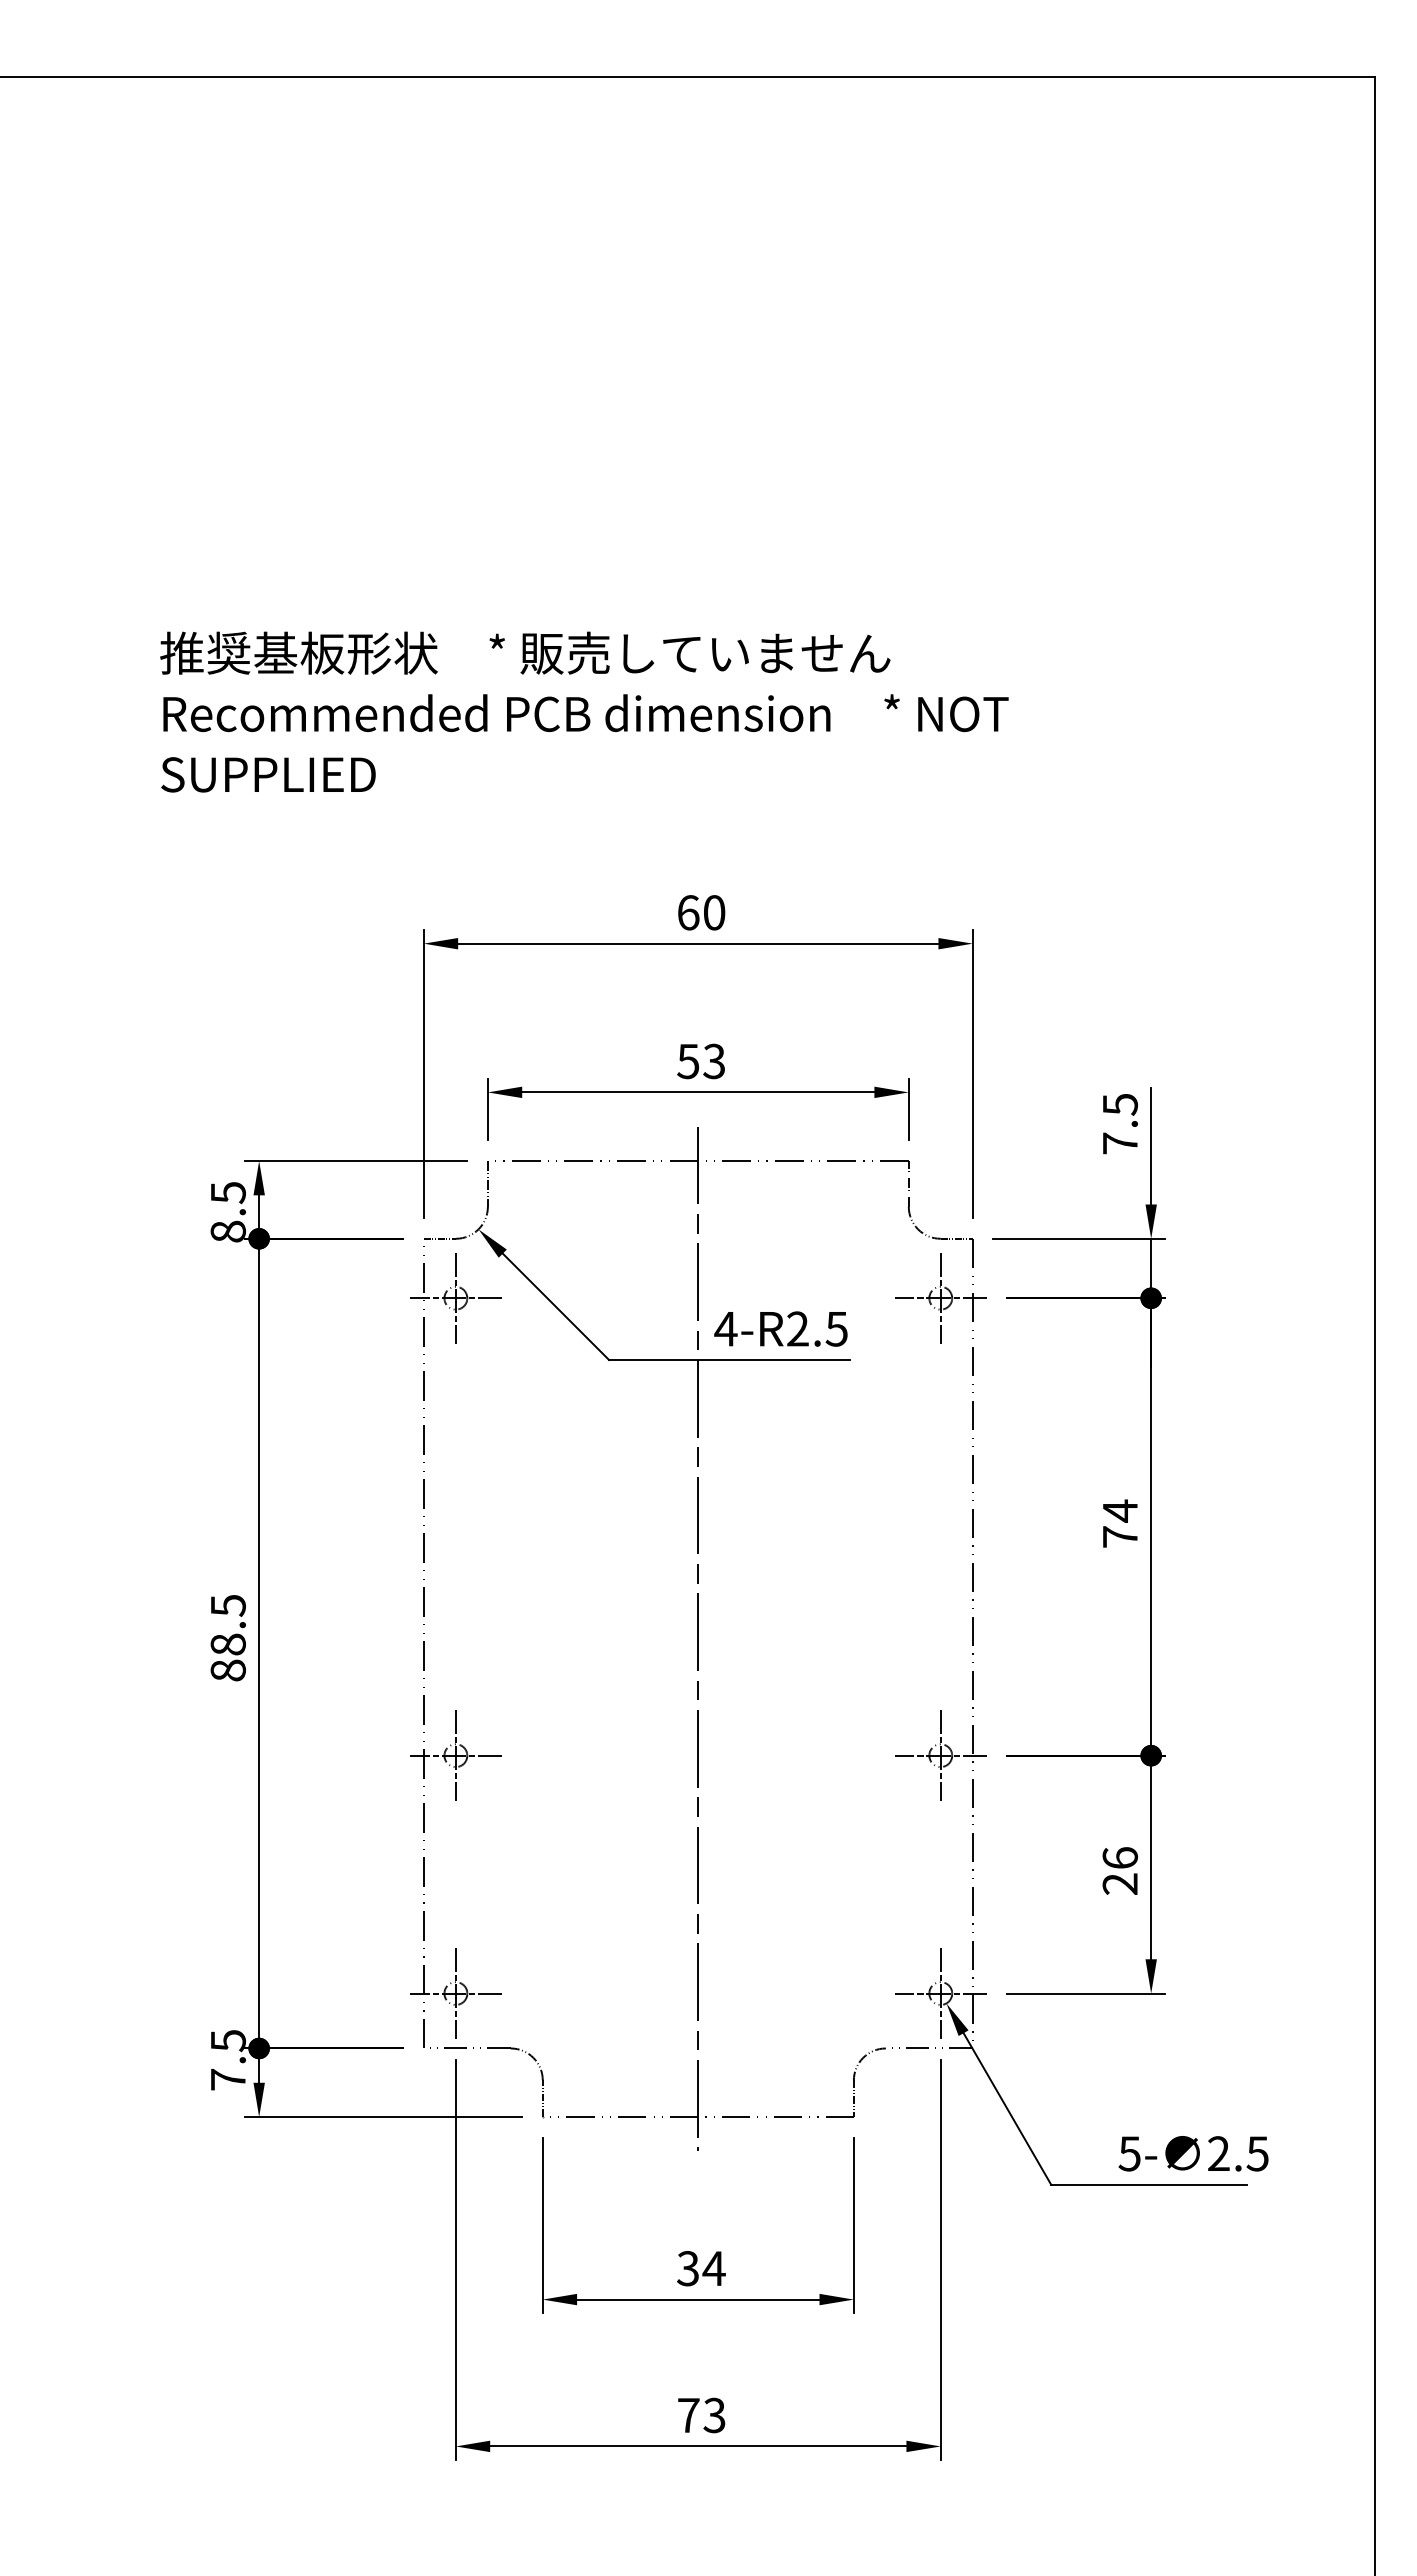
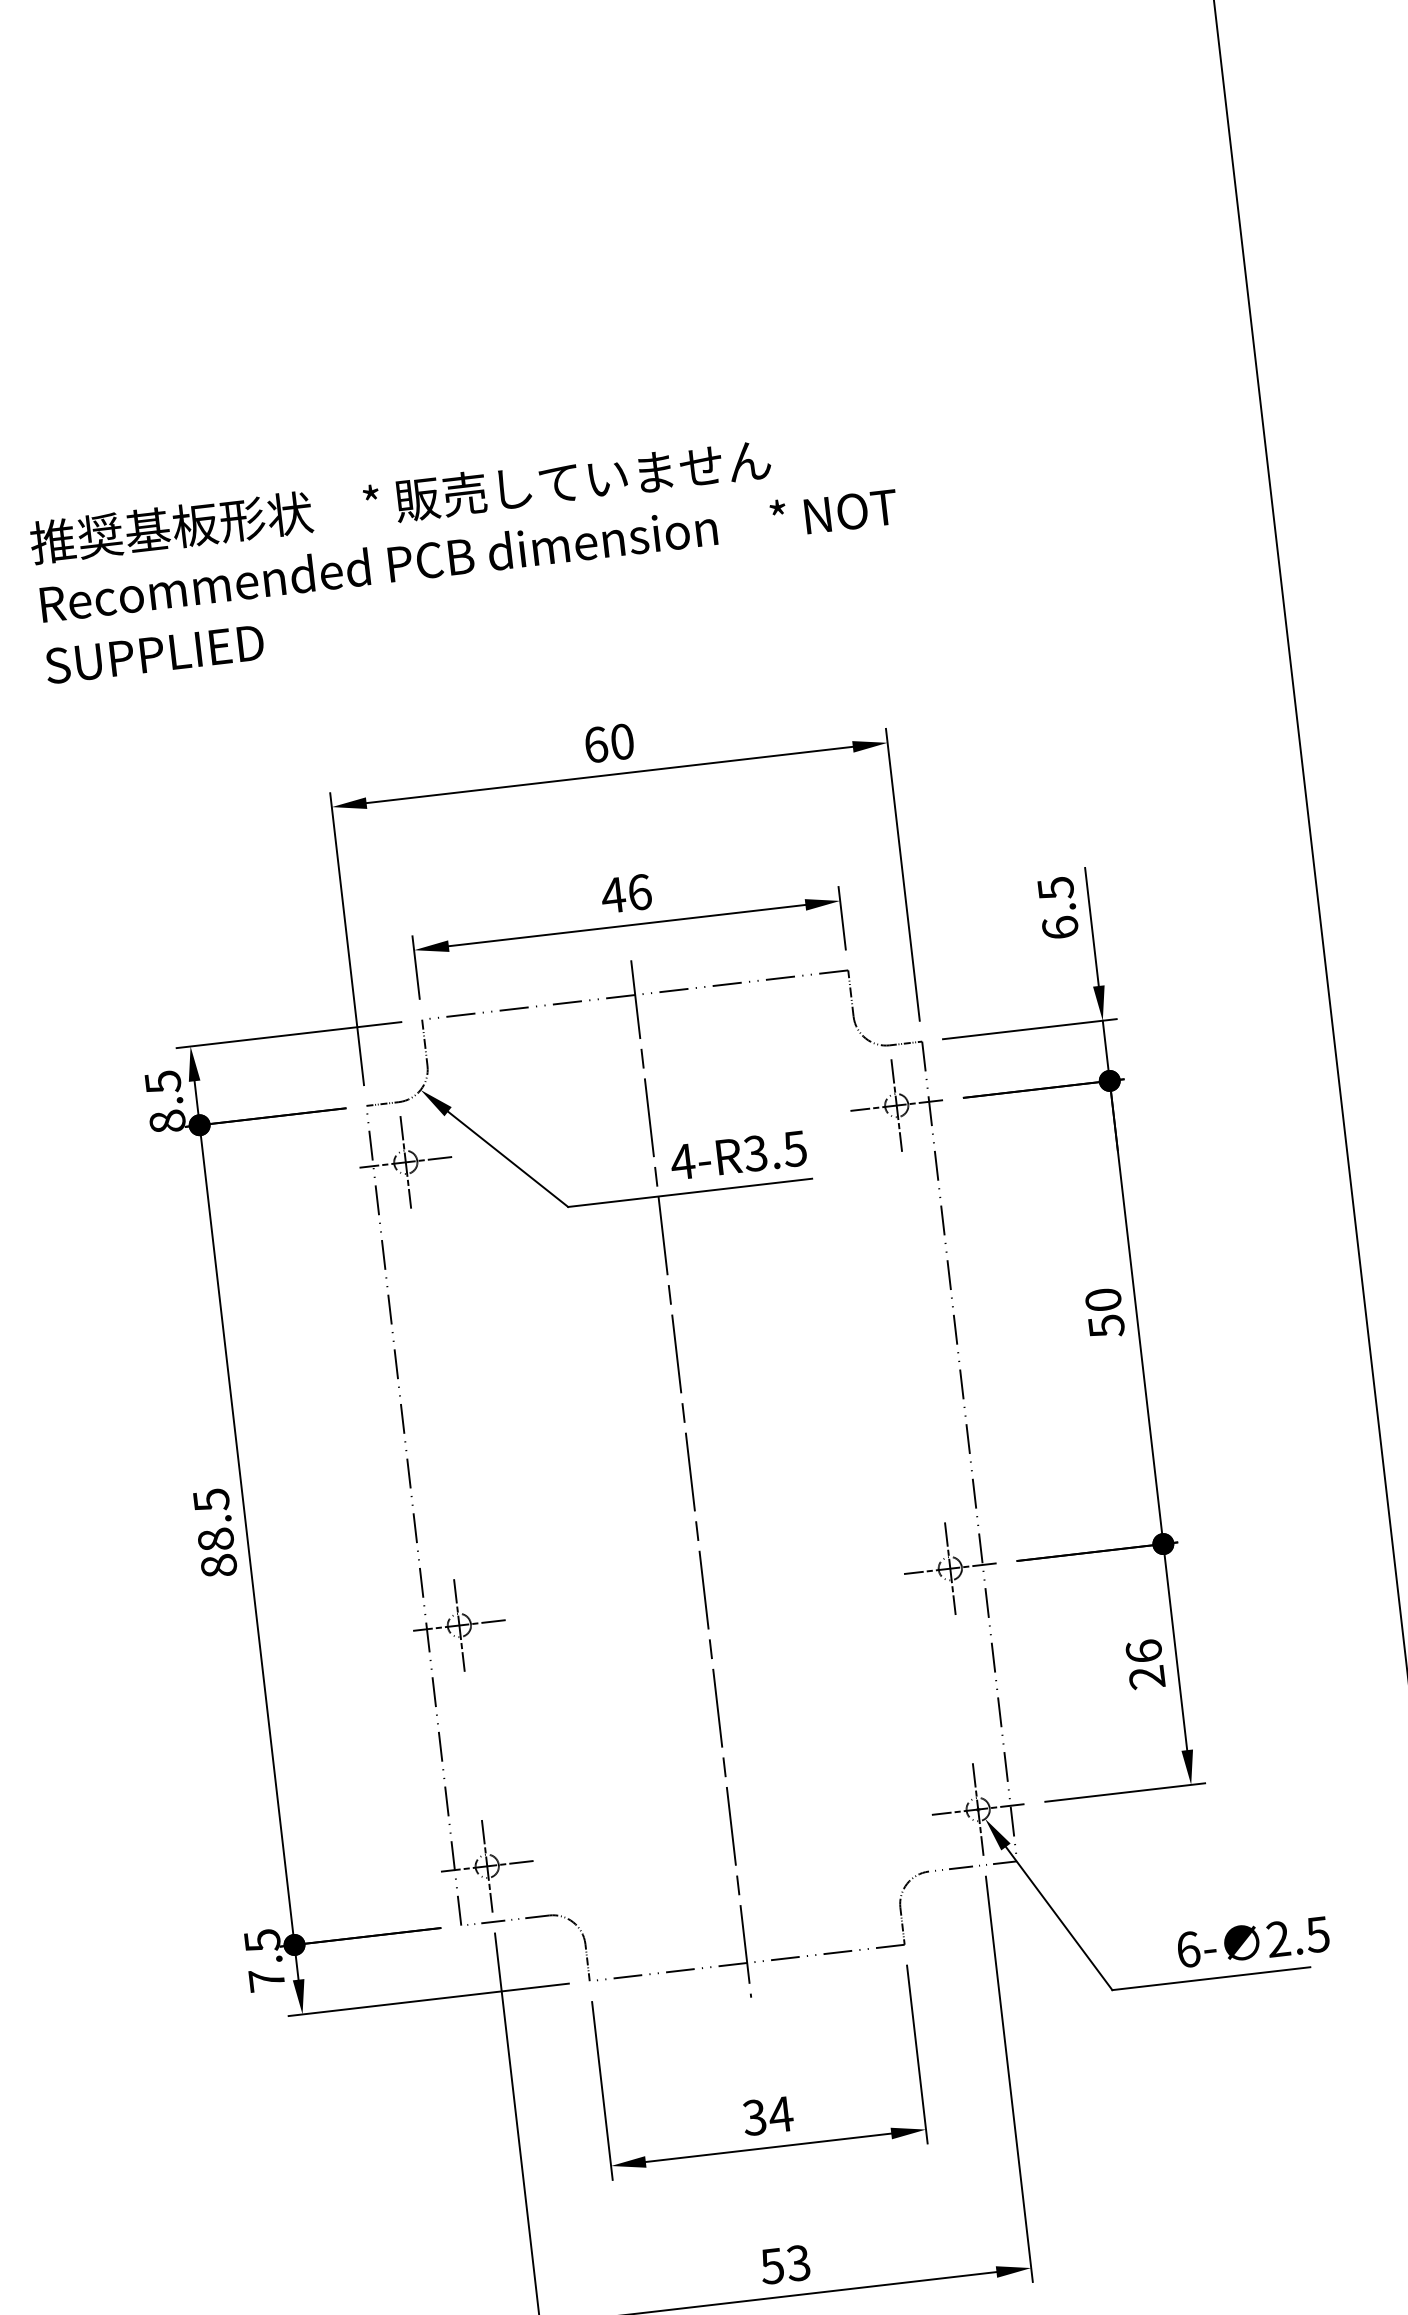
text: (700, 1061) -> (625, 894), 53 -> 46
text: (1120, 1143) -> (1060, 927), 7.5 -> 6.5
text: (797, 1328) -> (755, 1152), 4-R2.5 -> 4-R3.5
text: (1120, 1523) -> (1105, 1312), 74 -> 50
text: (1129, 2153) -> (1188, 1949), 5- -> 6-
text: (688, 2415) -> (772, 2266), 73 -> 53

